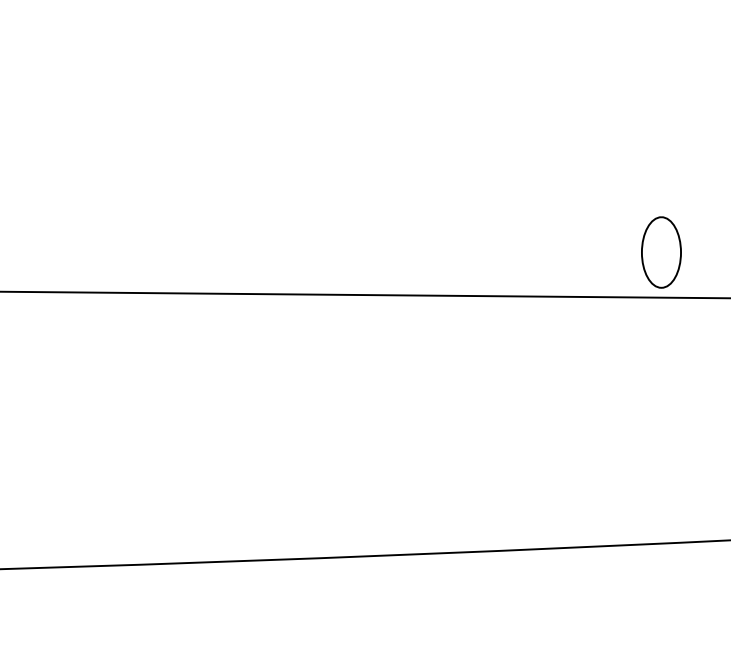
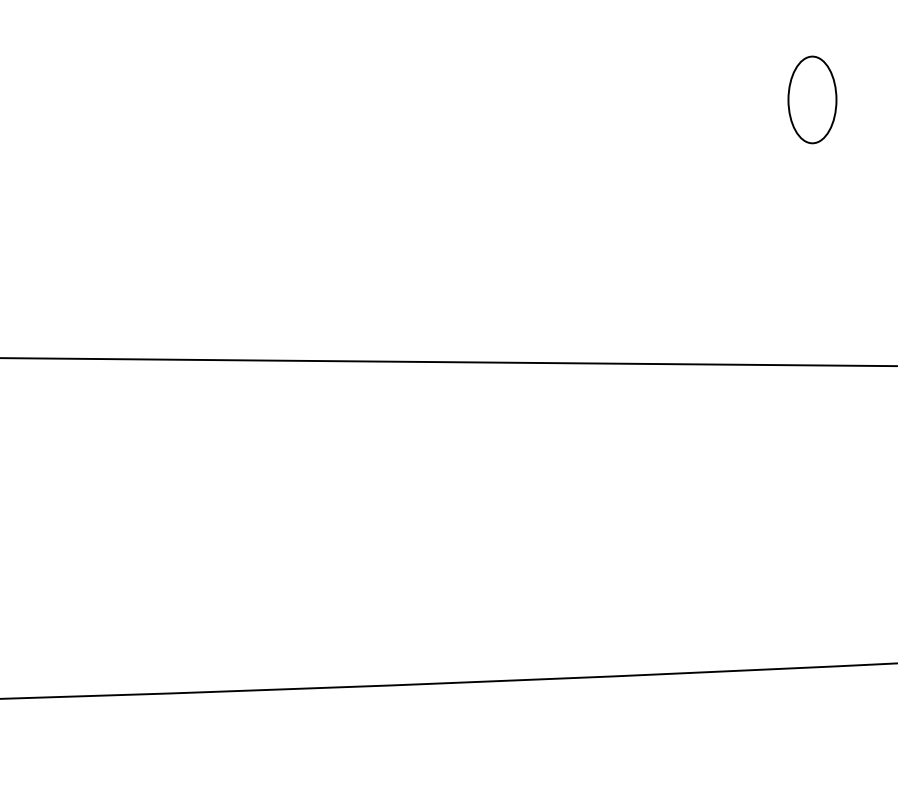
part: (661, 252) -> (812, 99), moved

